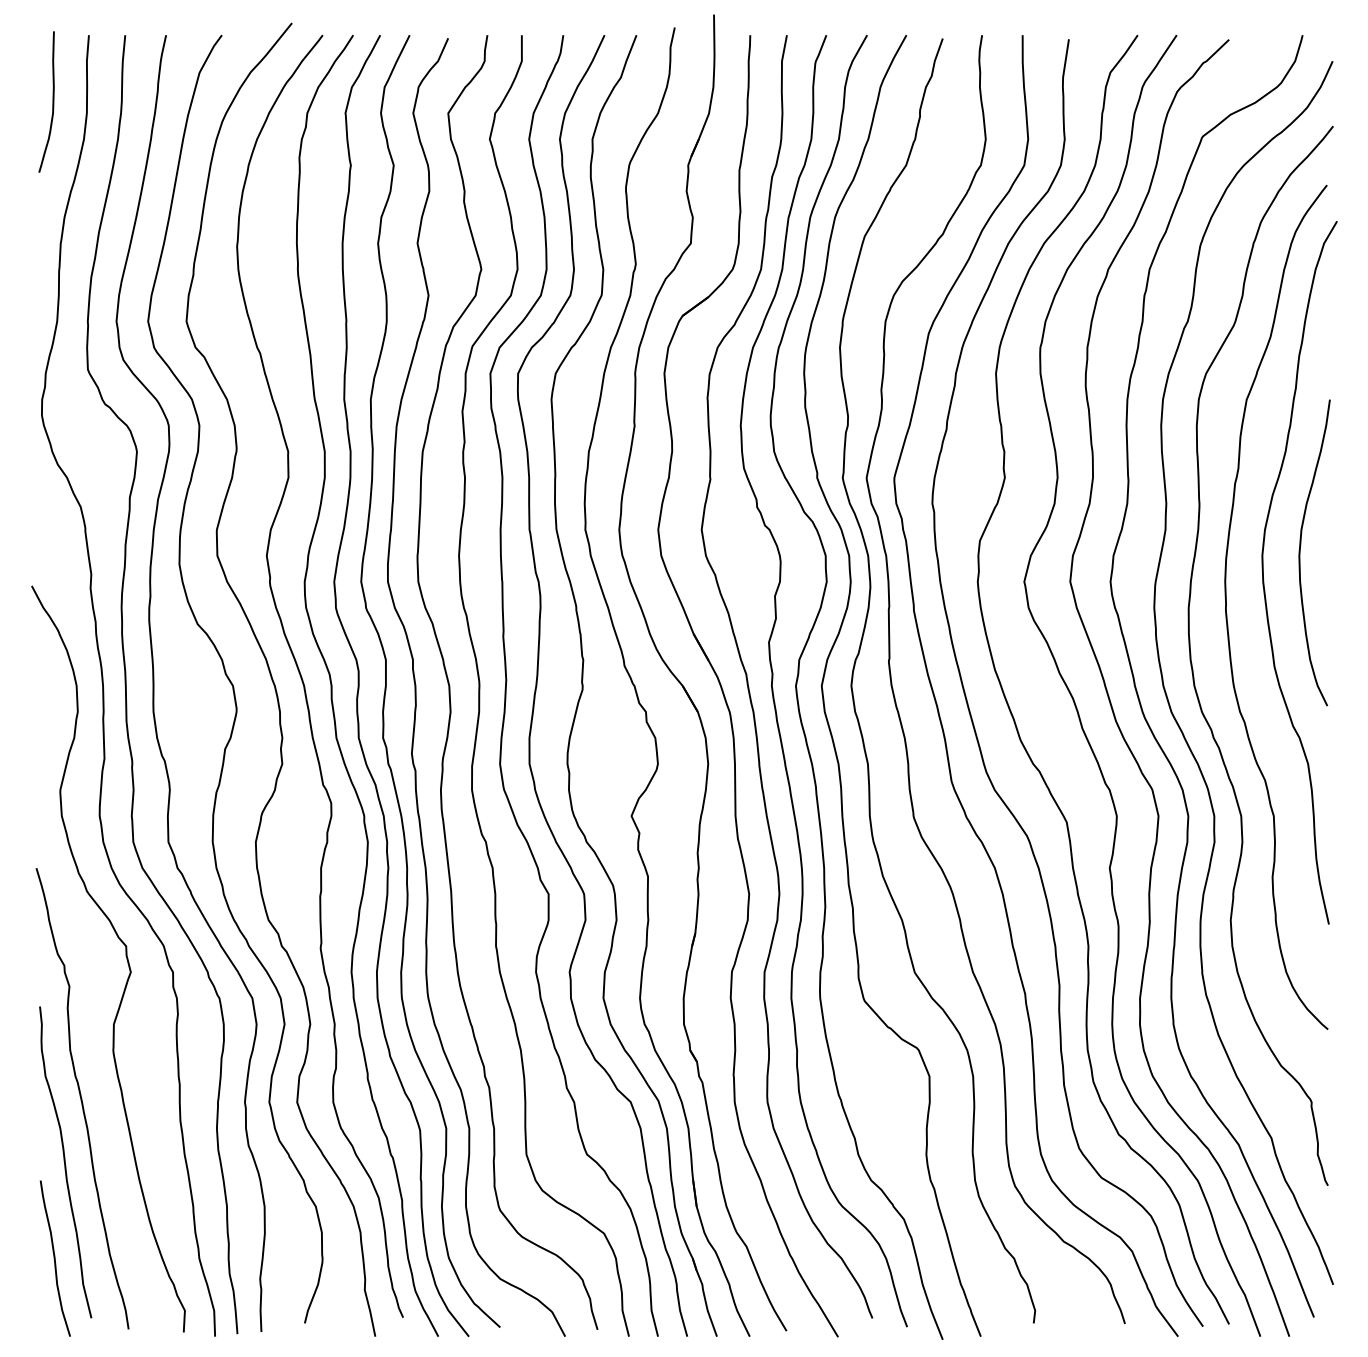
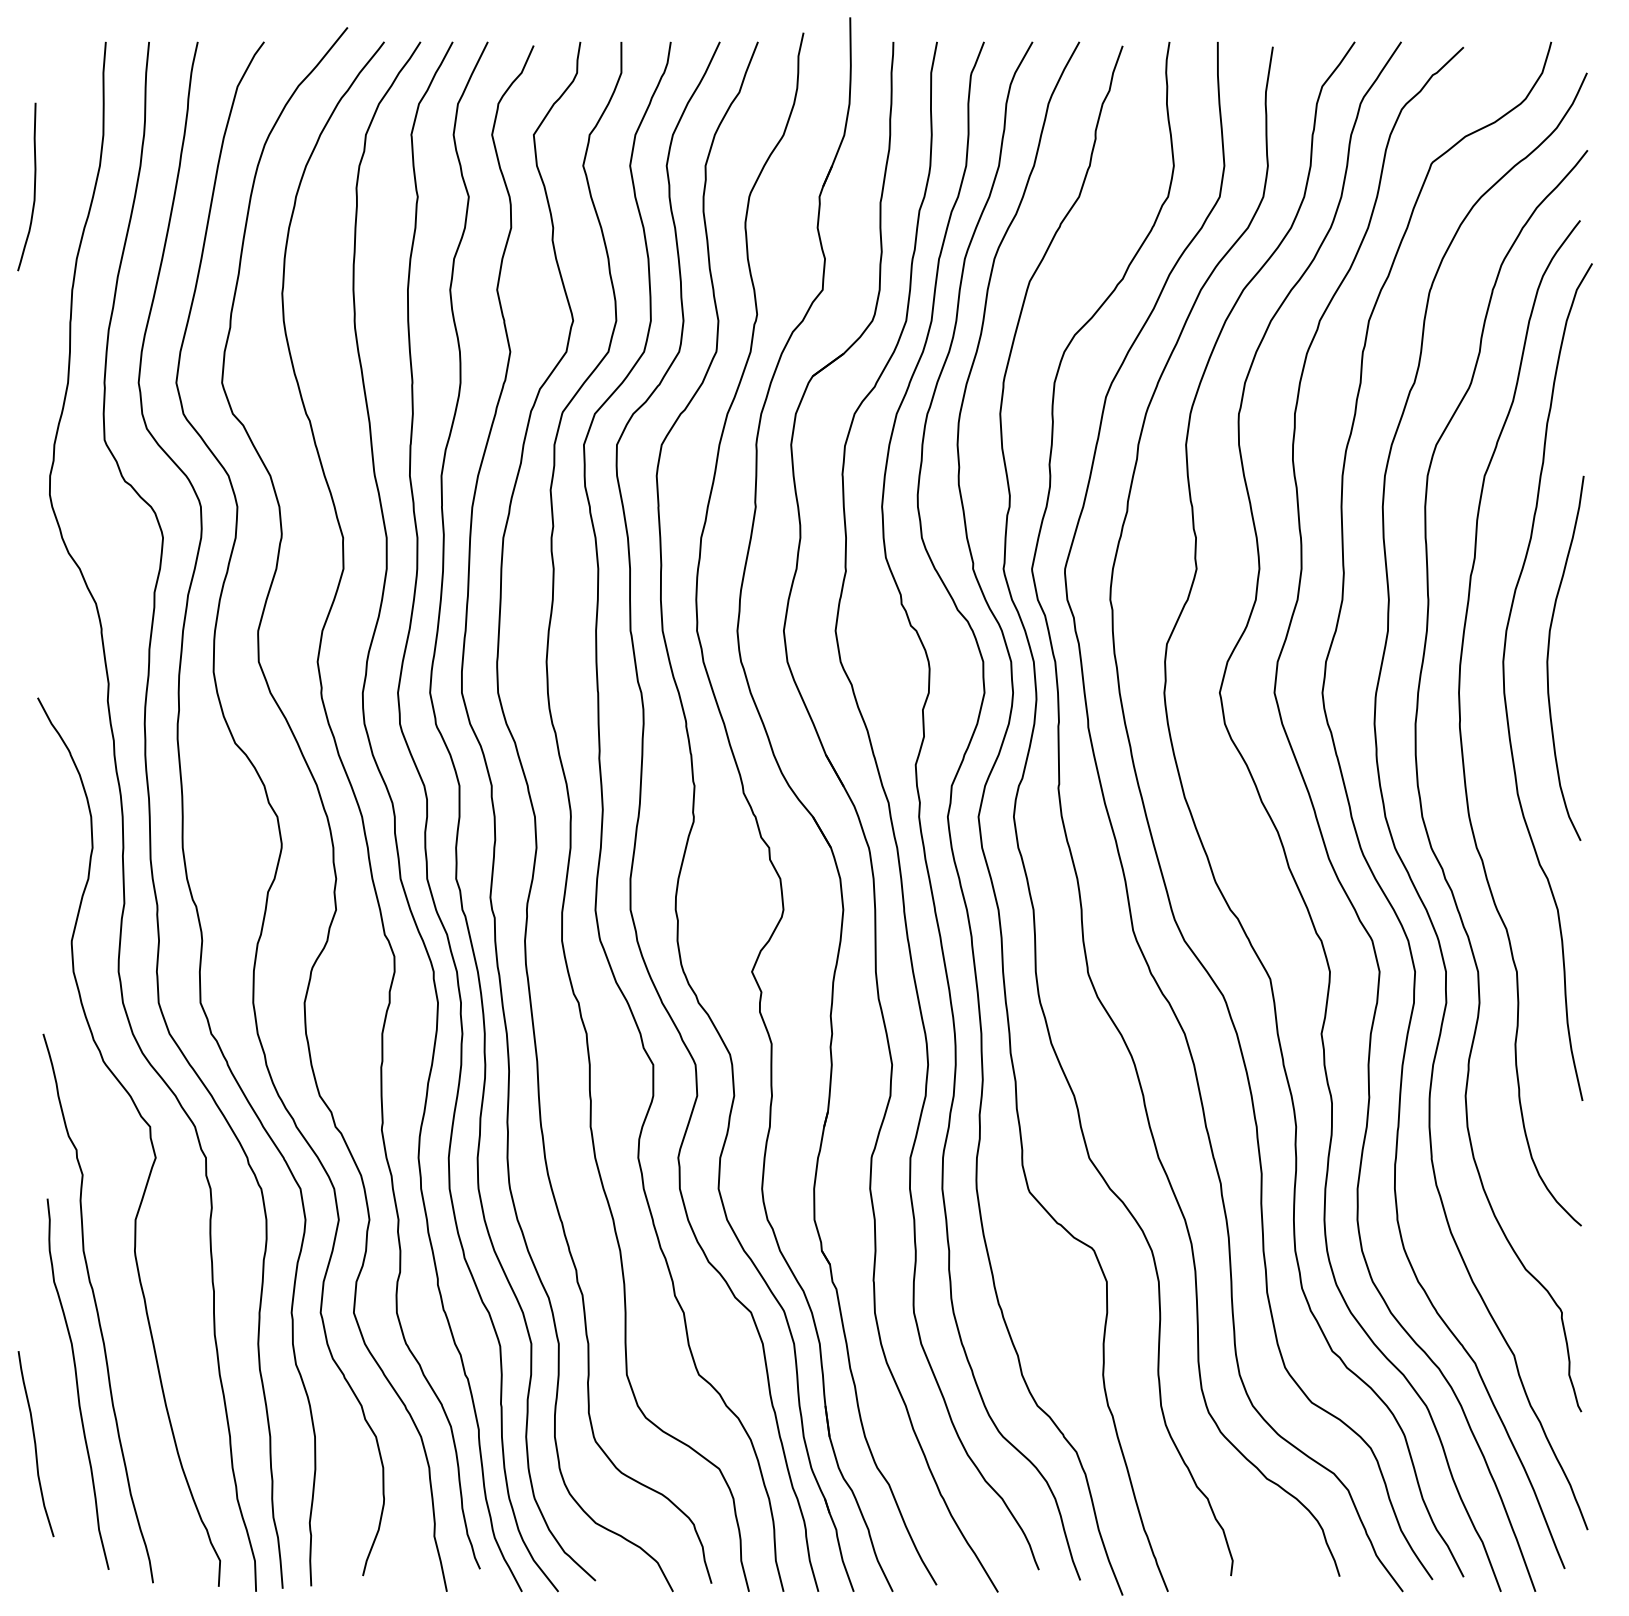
curve: (52, 101) -> (33, 186), moved
curve: (54, 1258) -> (35, 1443), moved

